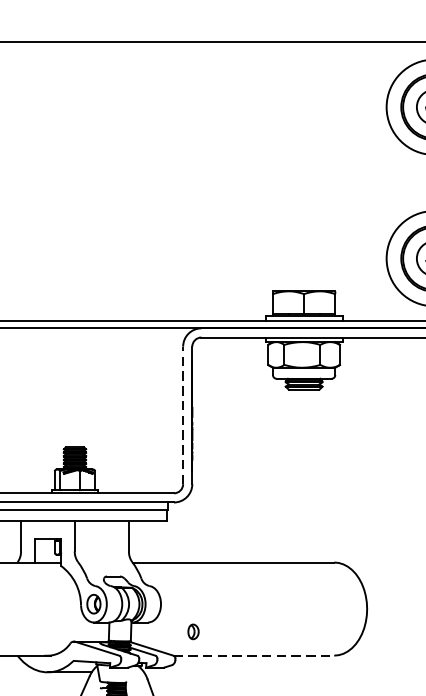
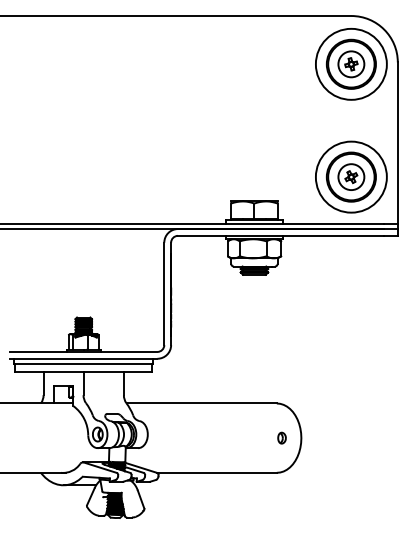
line: (183, 414) -> (164, 293), dashed -> solid
part: (192, 631) -> (281, 437), moved
line: (253, 655) -> (216, 472), dashed -> solid

